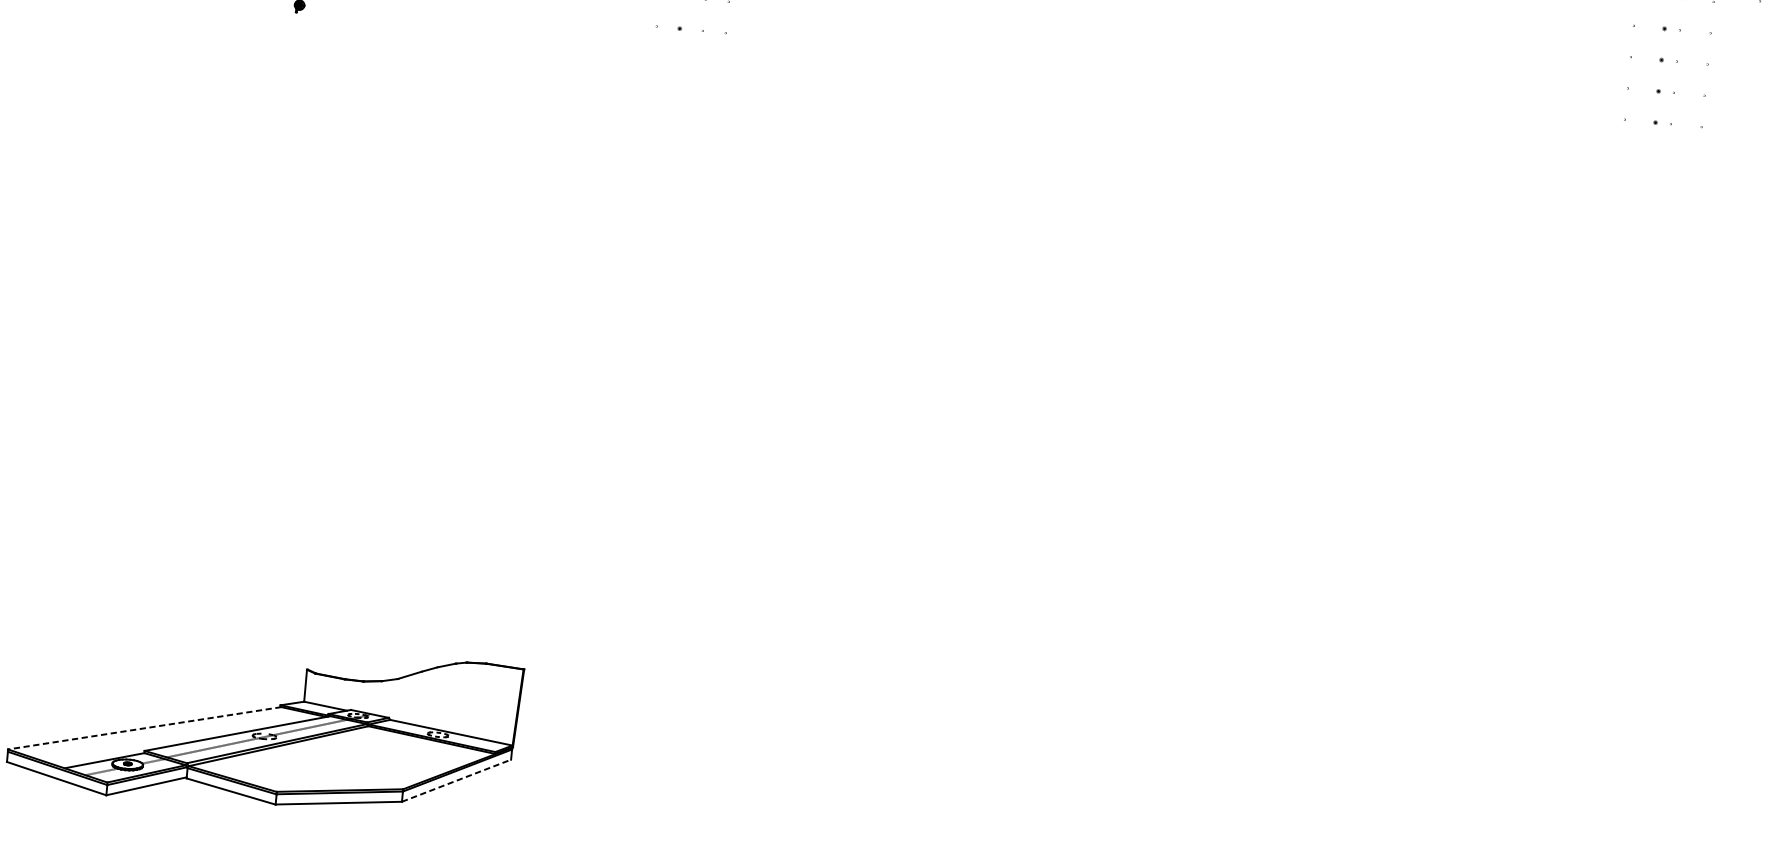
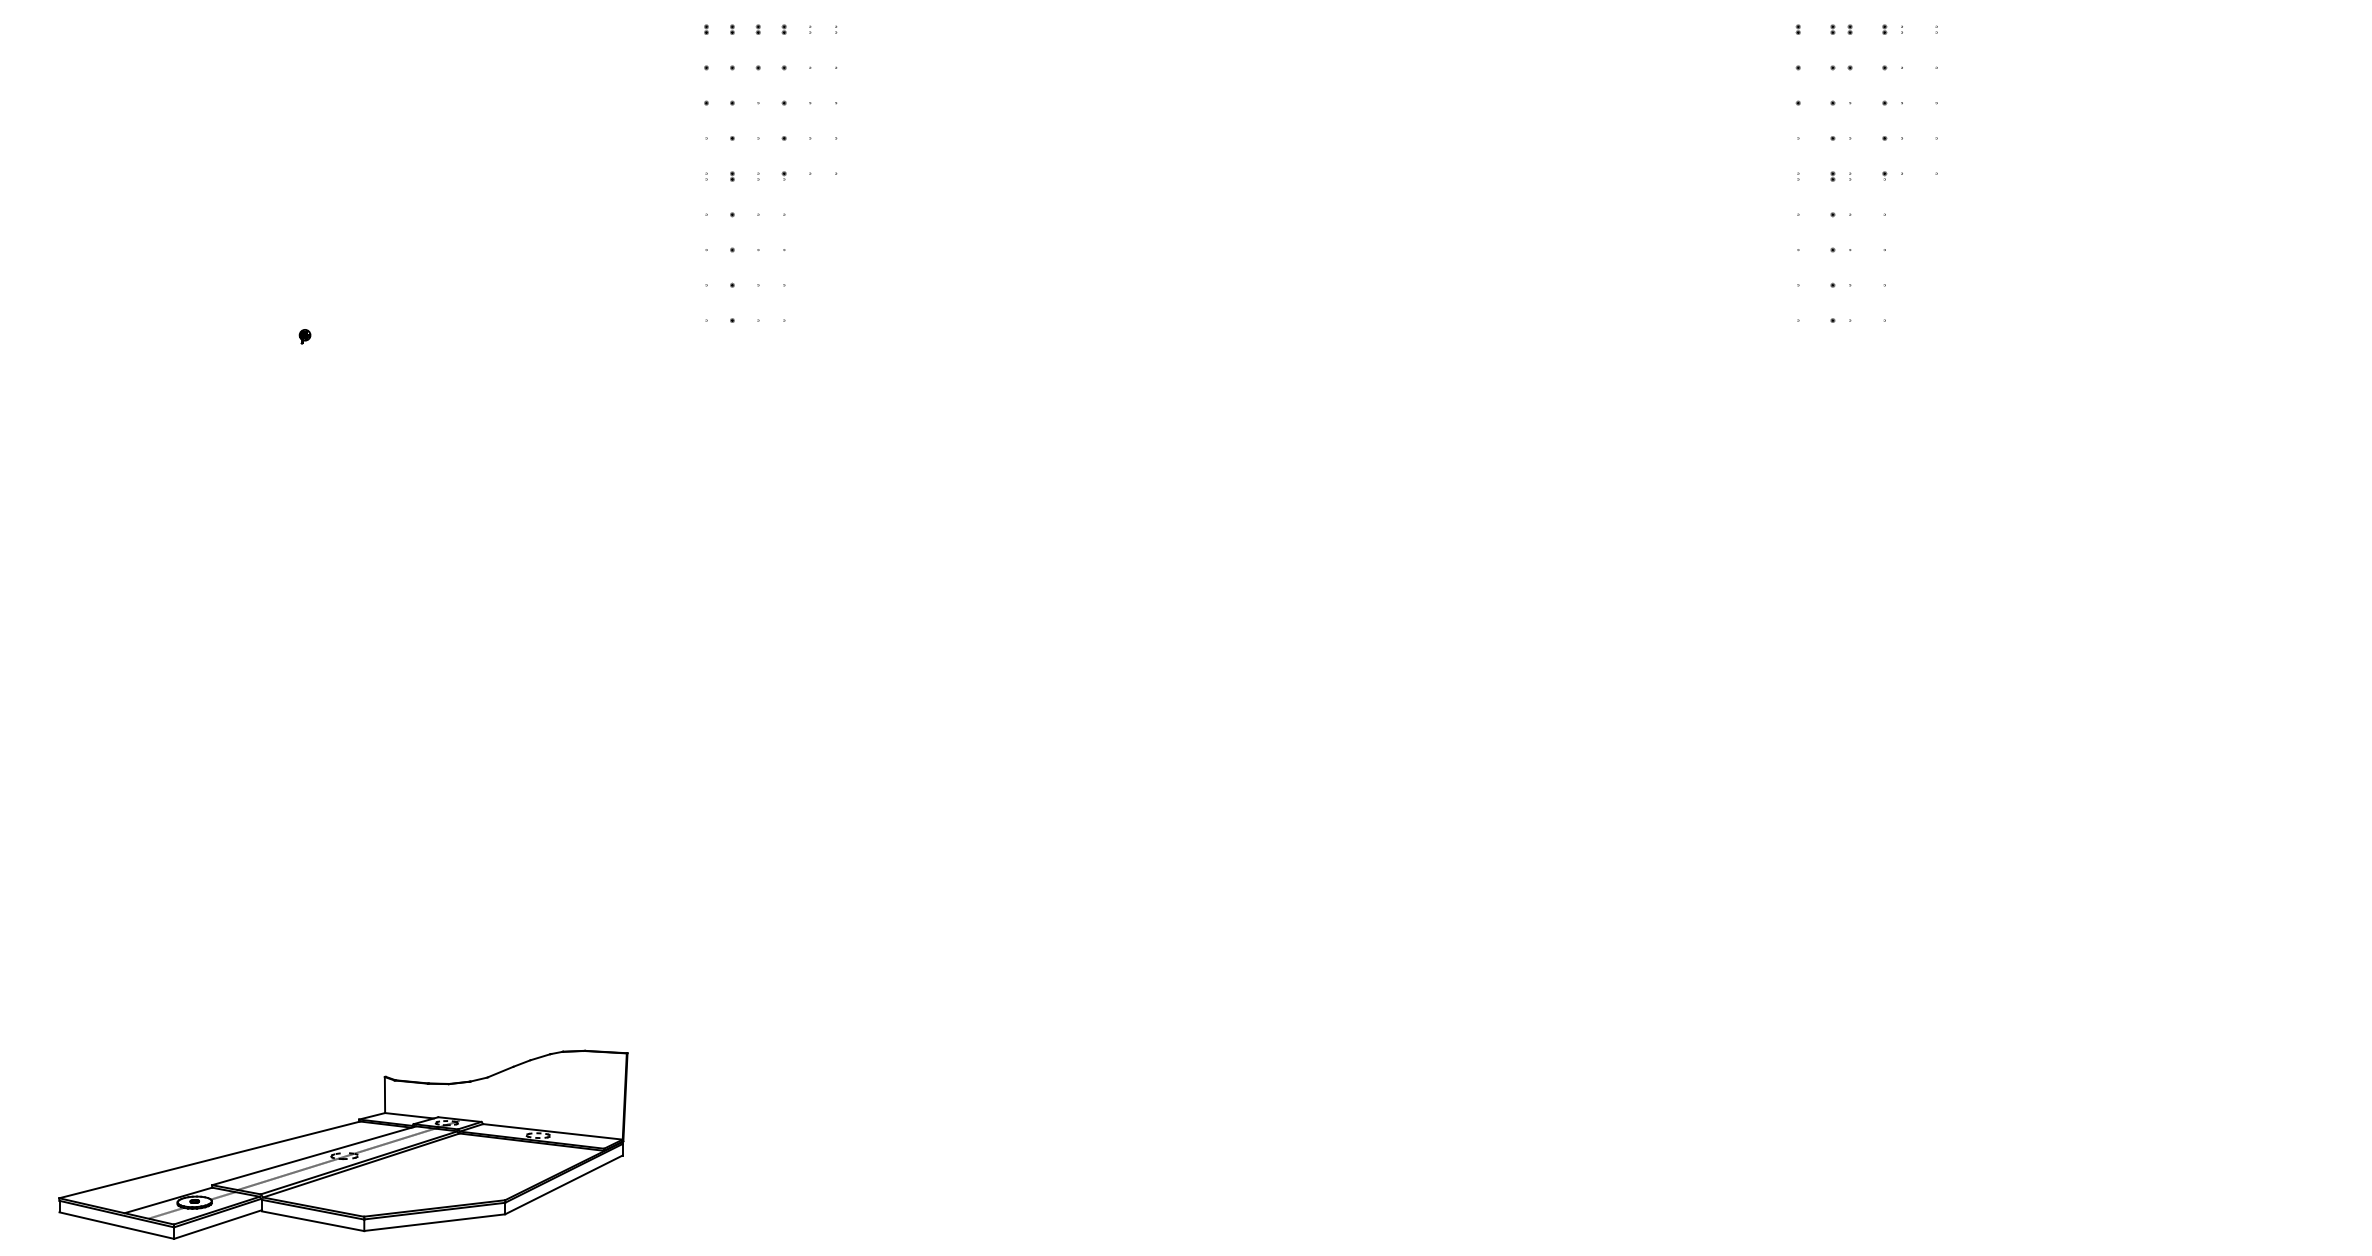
line: (144, 728) -> (209, 1160), dashed -> solid
line: (456, 780) -> (563, 1184), dashed -> solid

